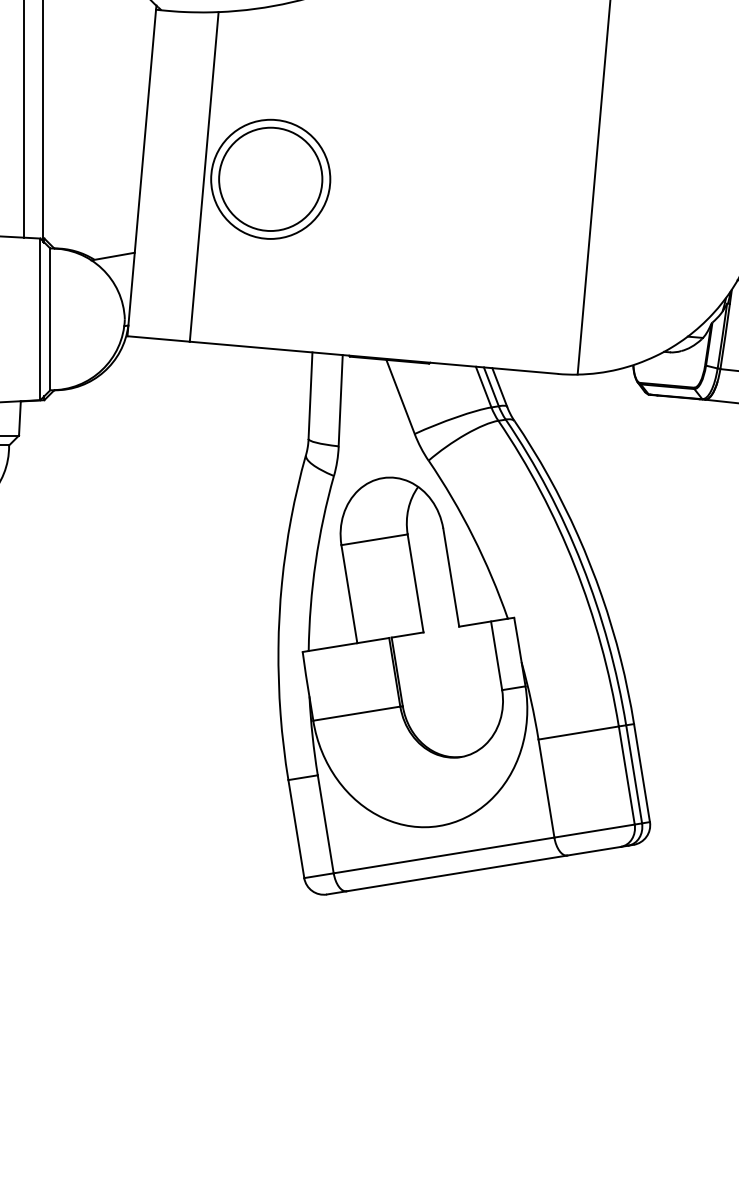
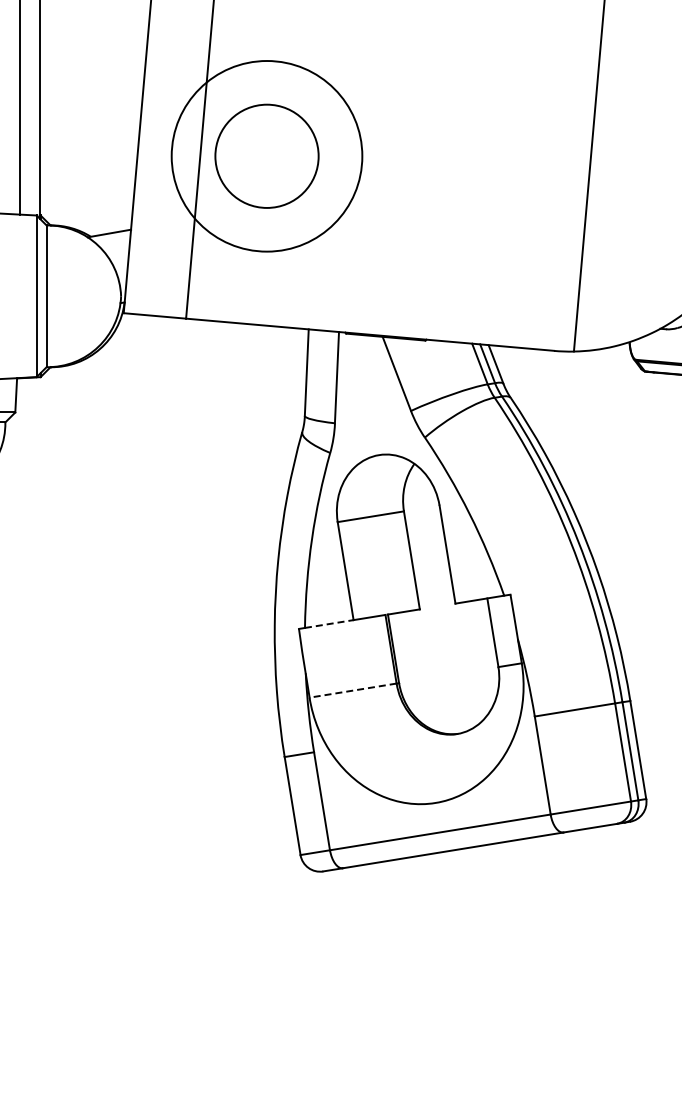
circle: (270, 178) -> (266, 155), size x1.6
line: (333, 647) -> (329, 624), solid -> dashed
line: (356, 713) -> (352, 690), solid -> dashed

